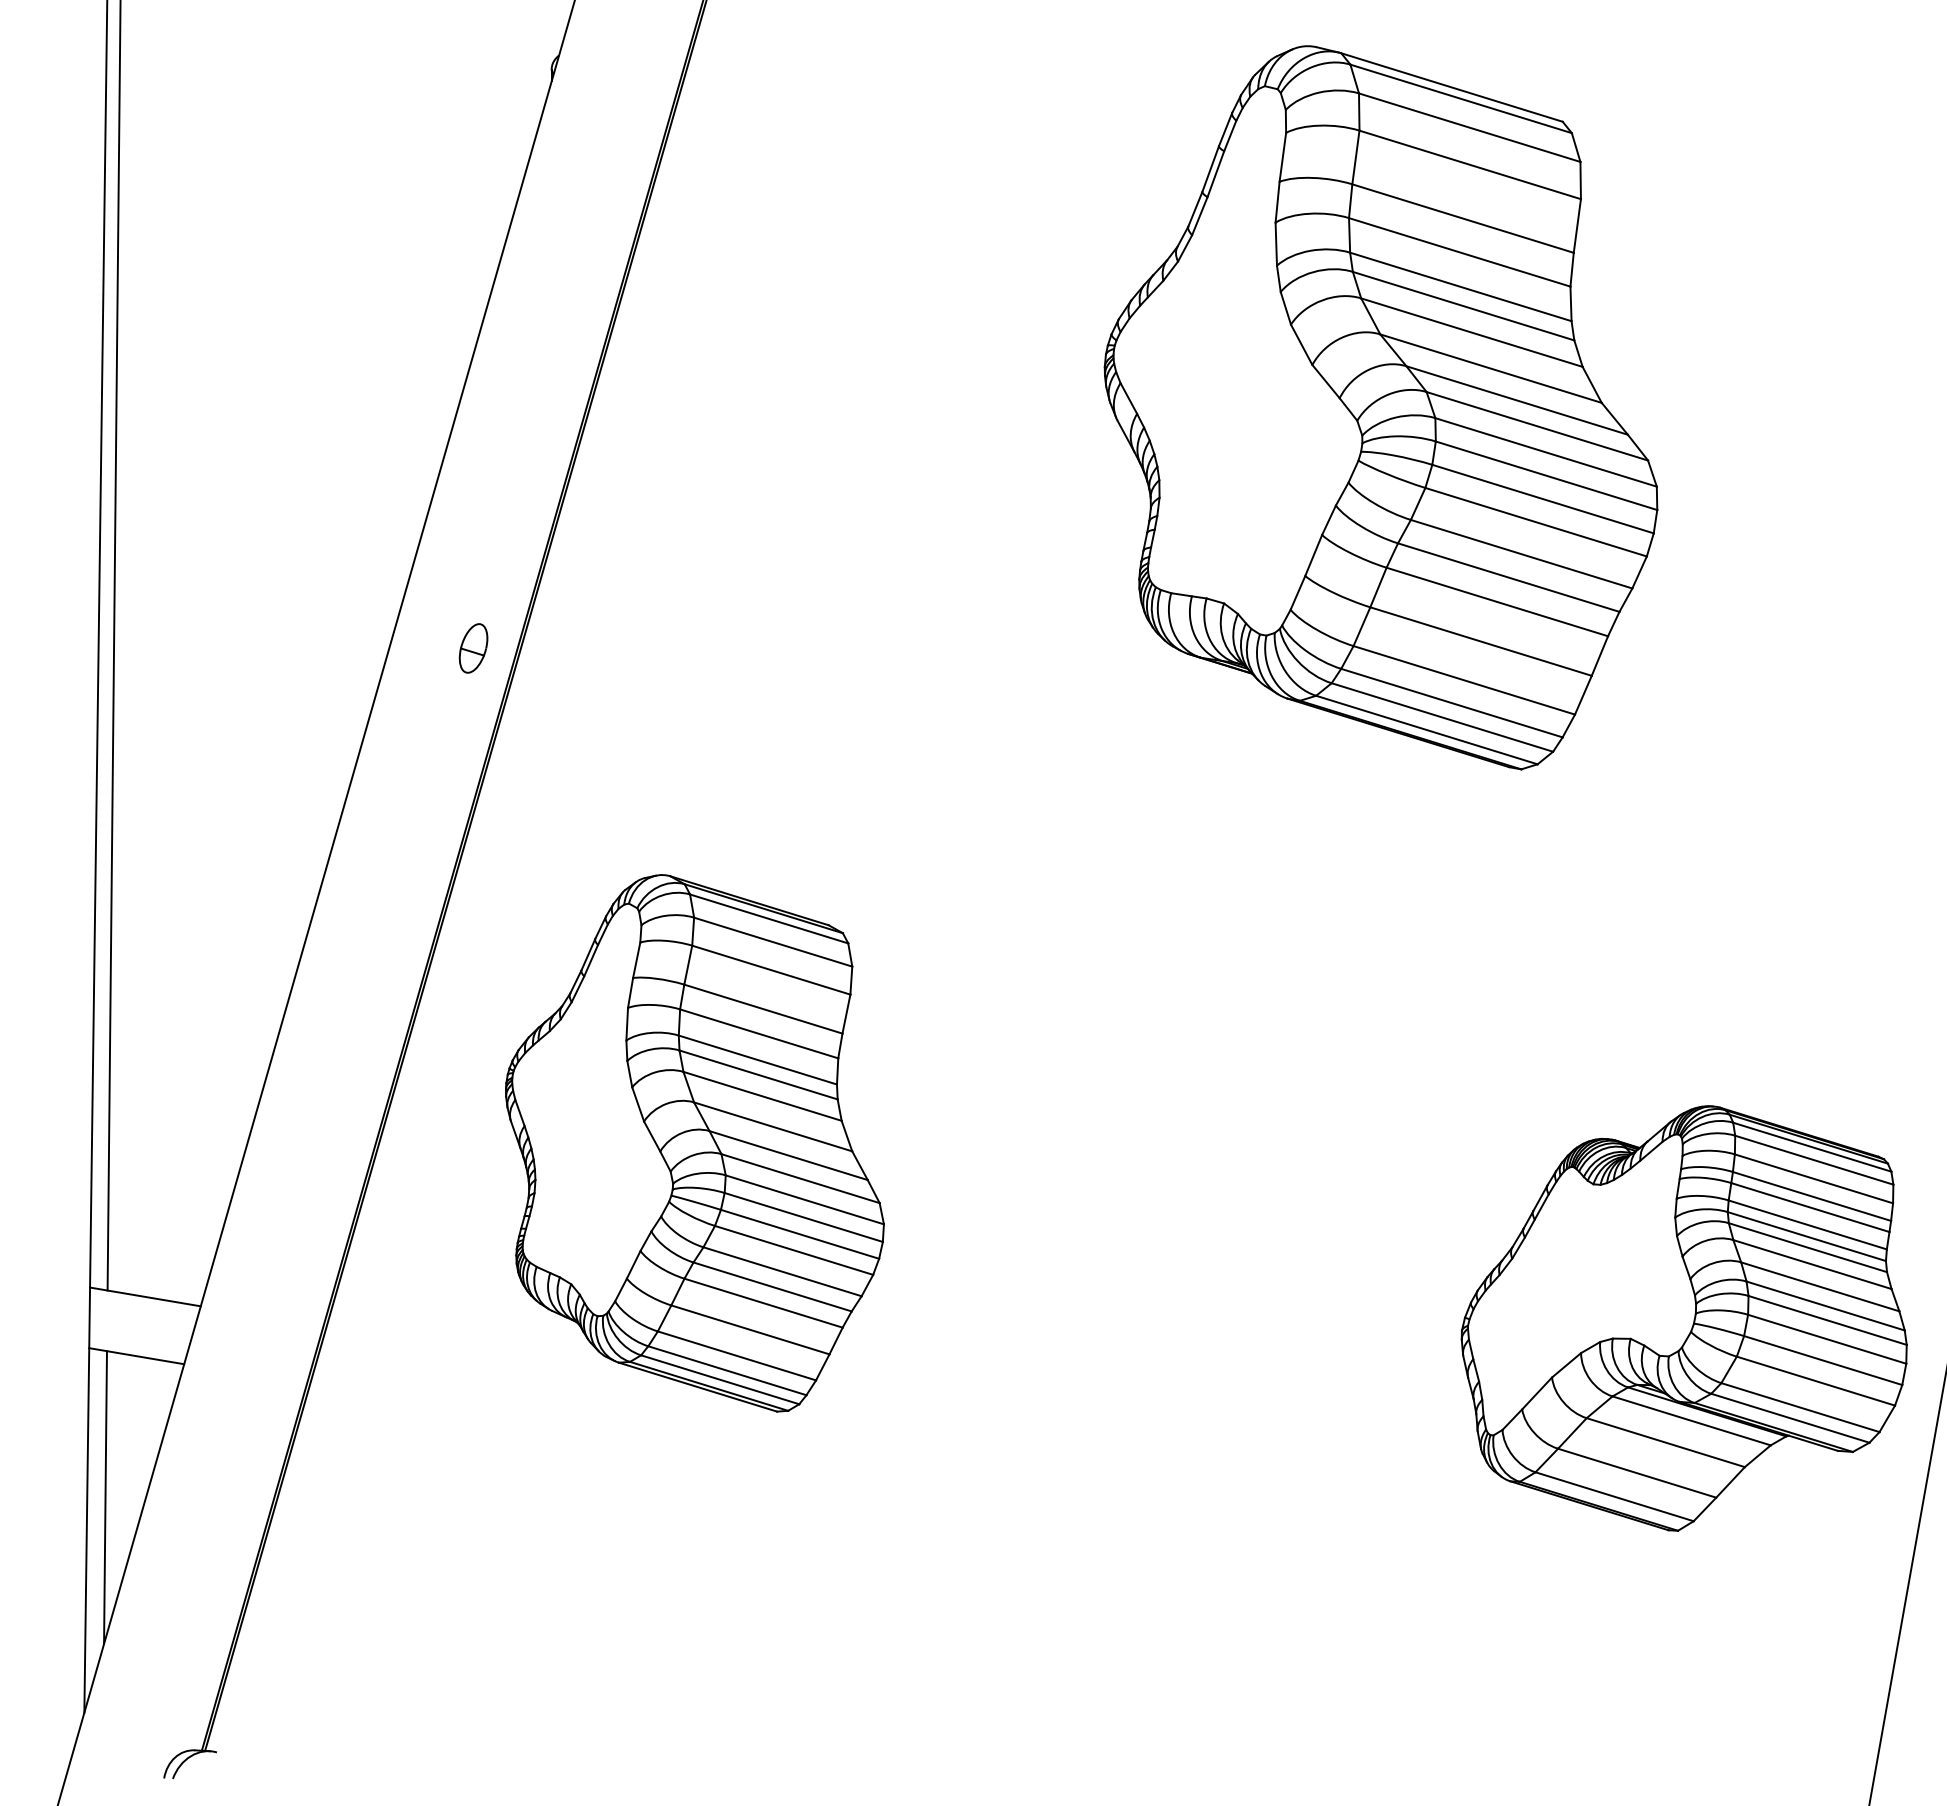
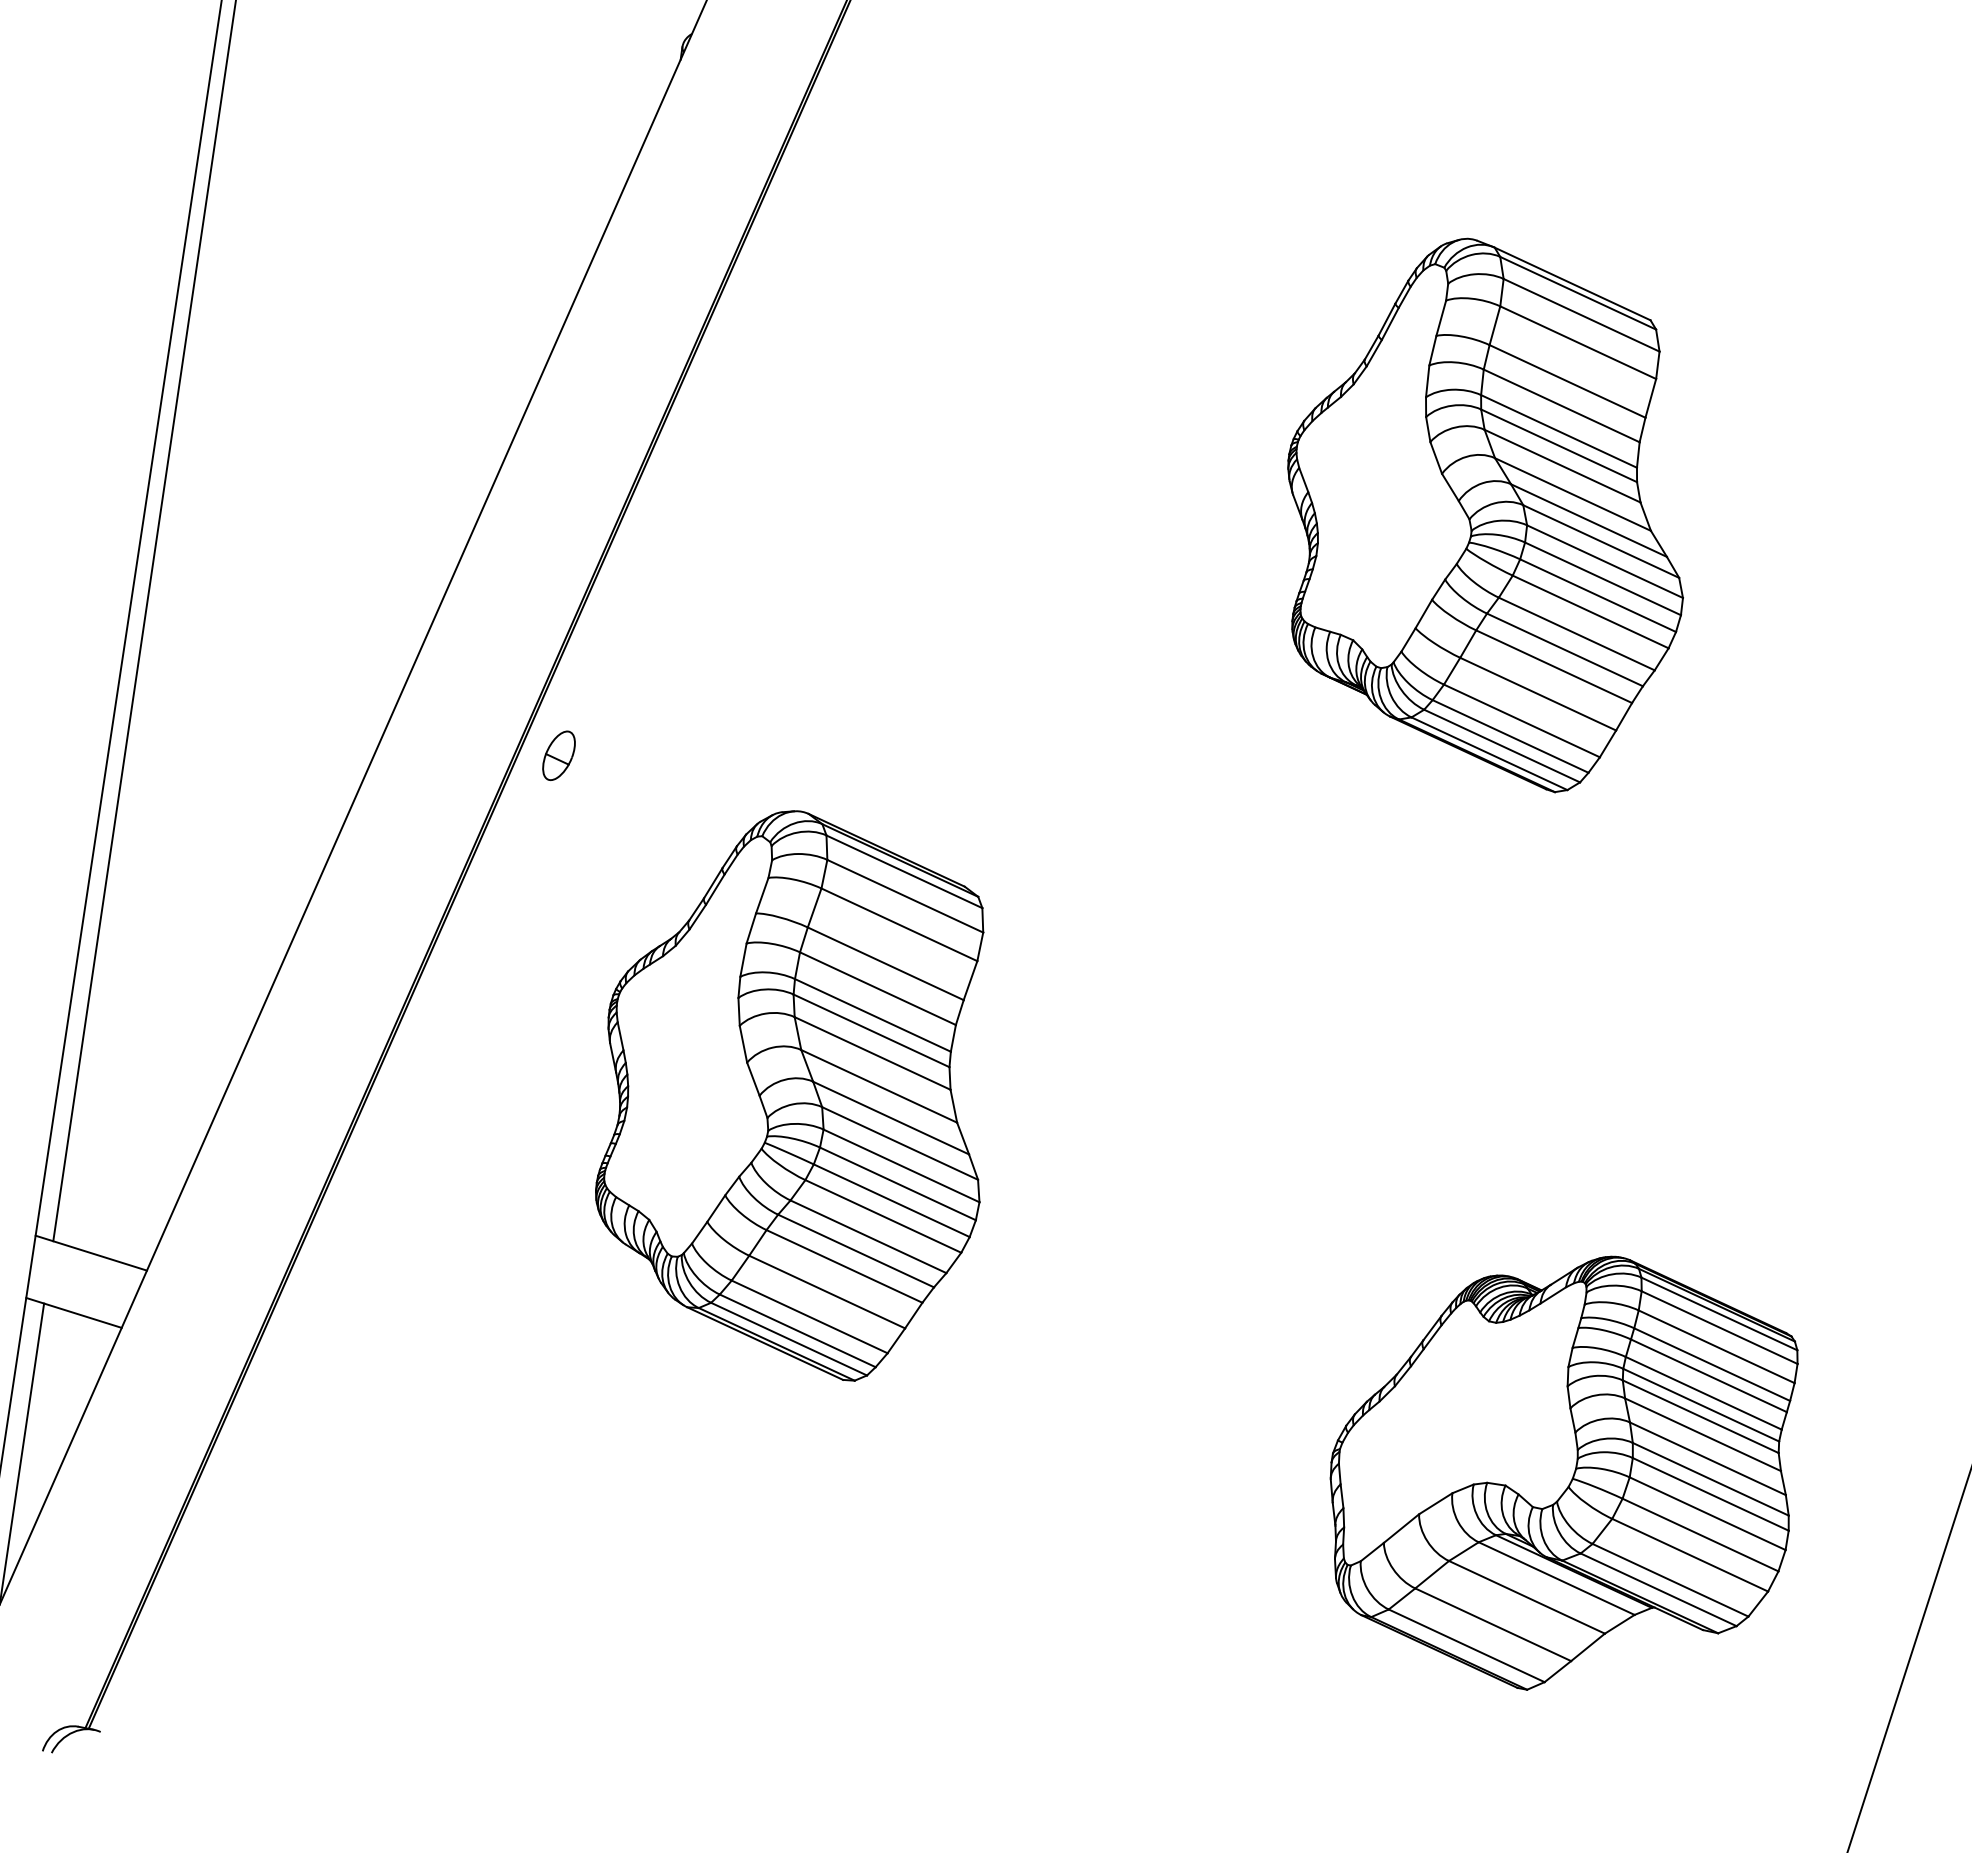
part: (1380, 407) -> (1487, 511), size x0.71
part: (473, 648) -> (558, 755), moved
part: (694, 1143) -> (795, 1092), moved
part: (1683, 1318) -> (1562, 1472), moved

